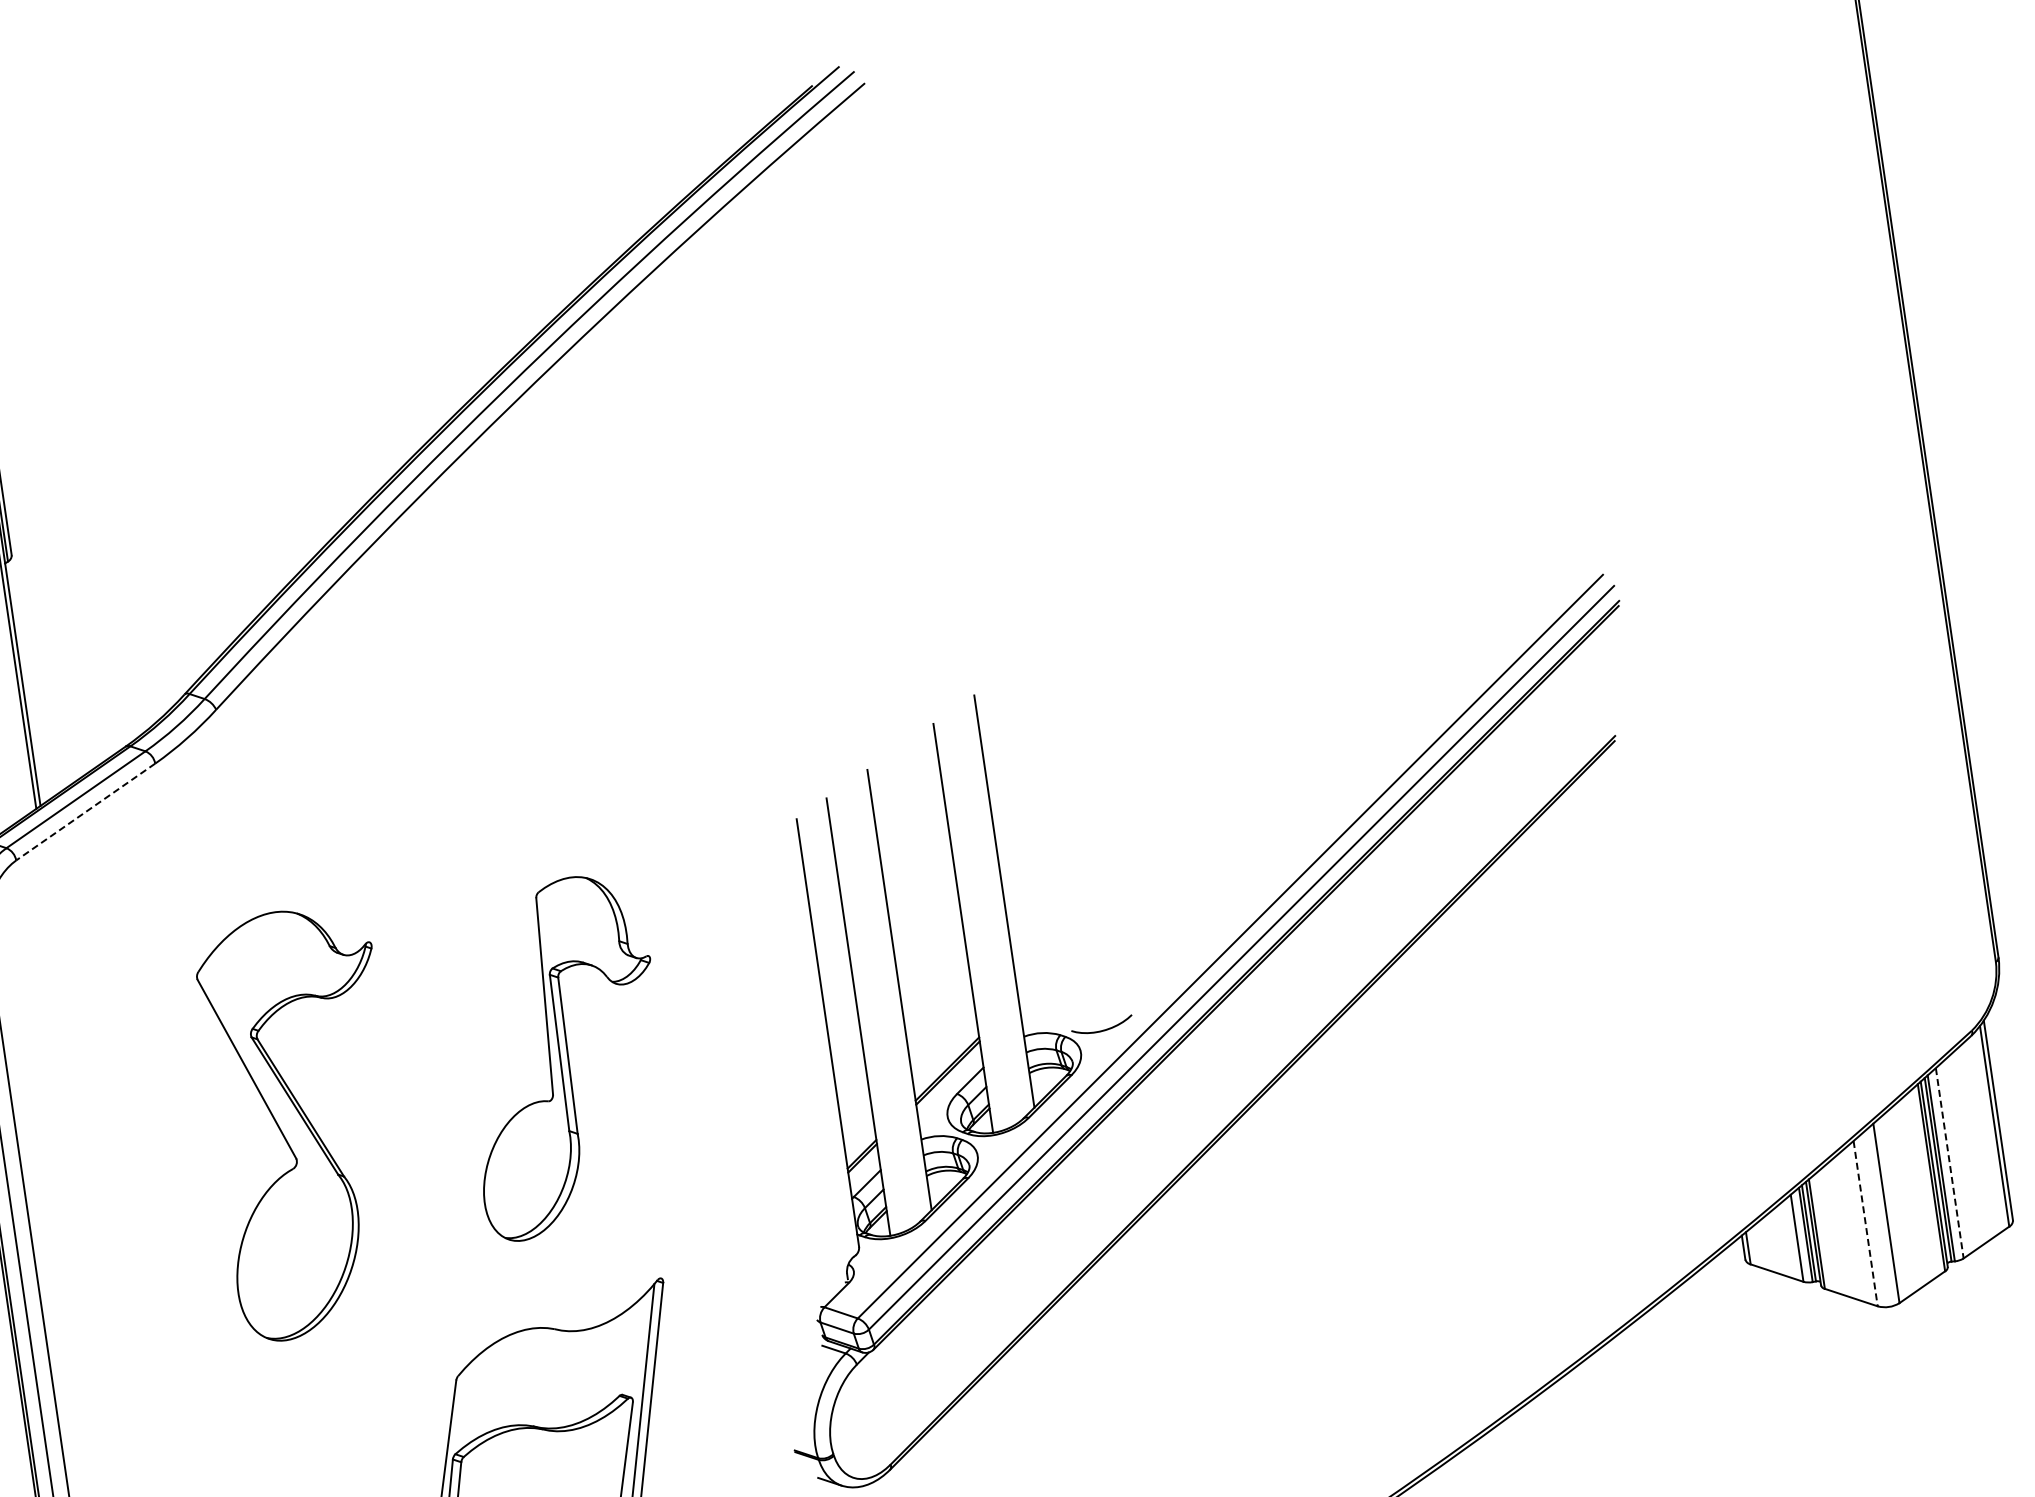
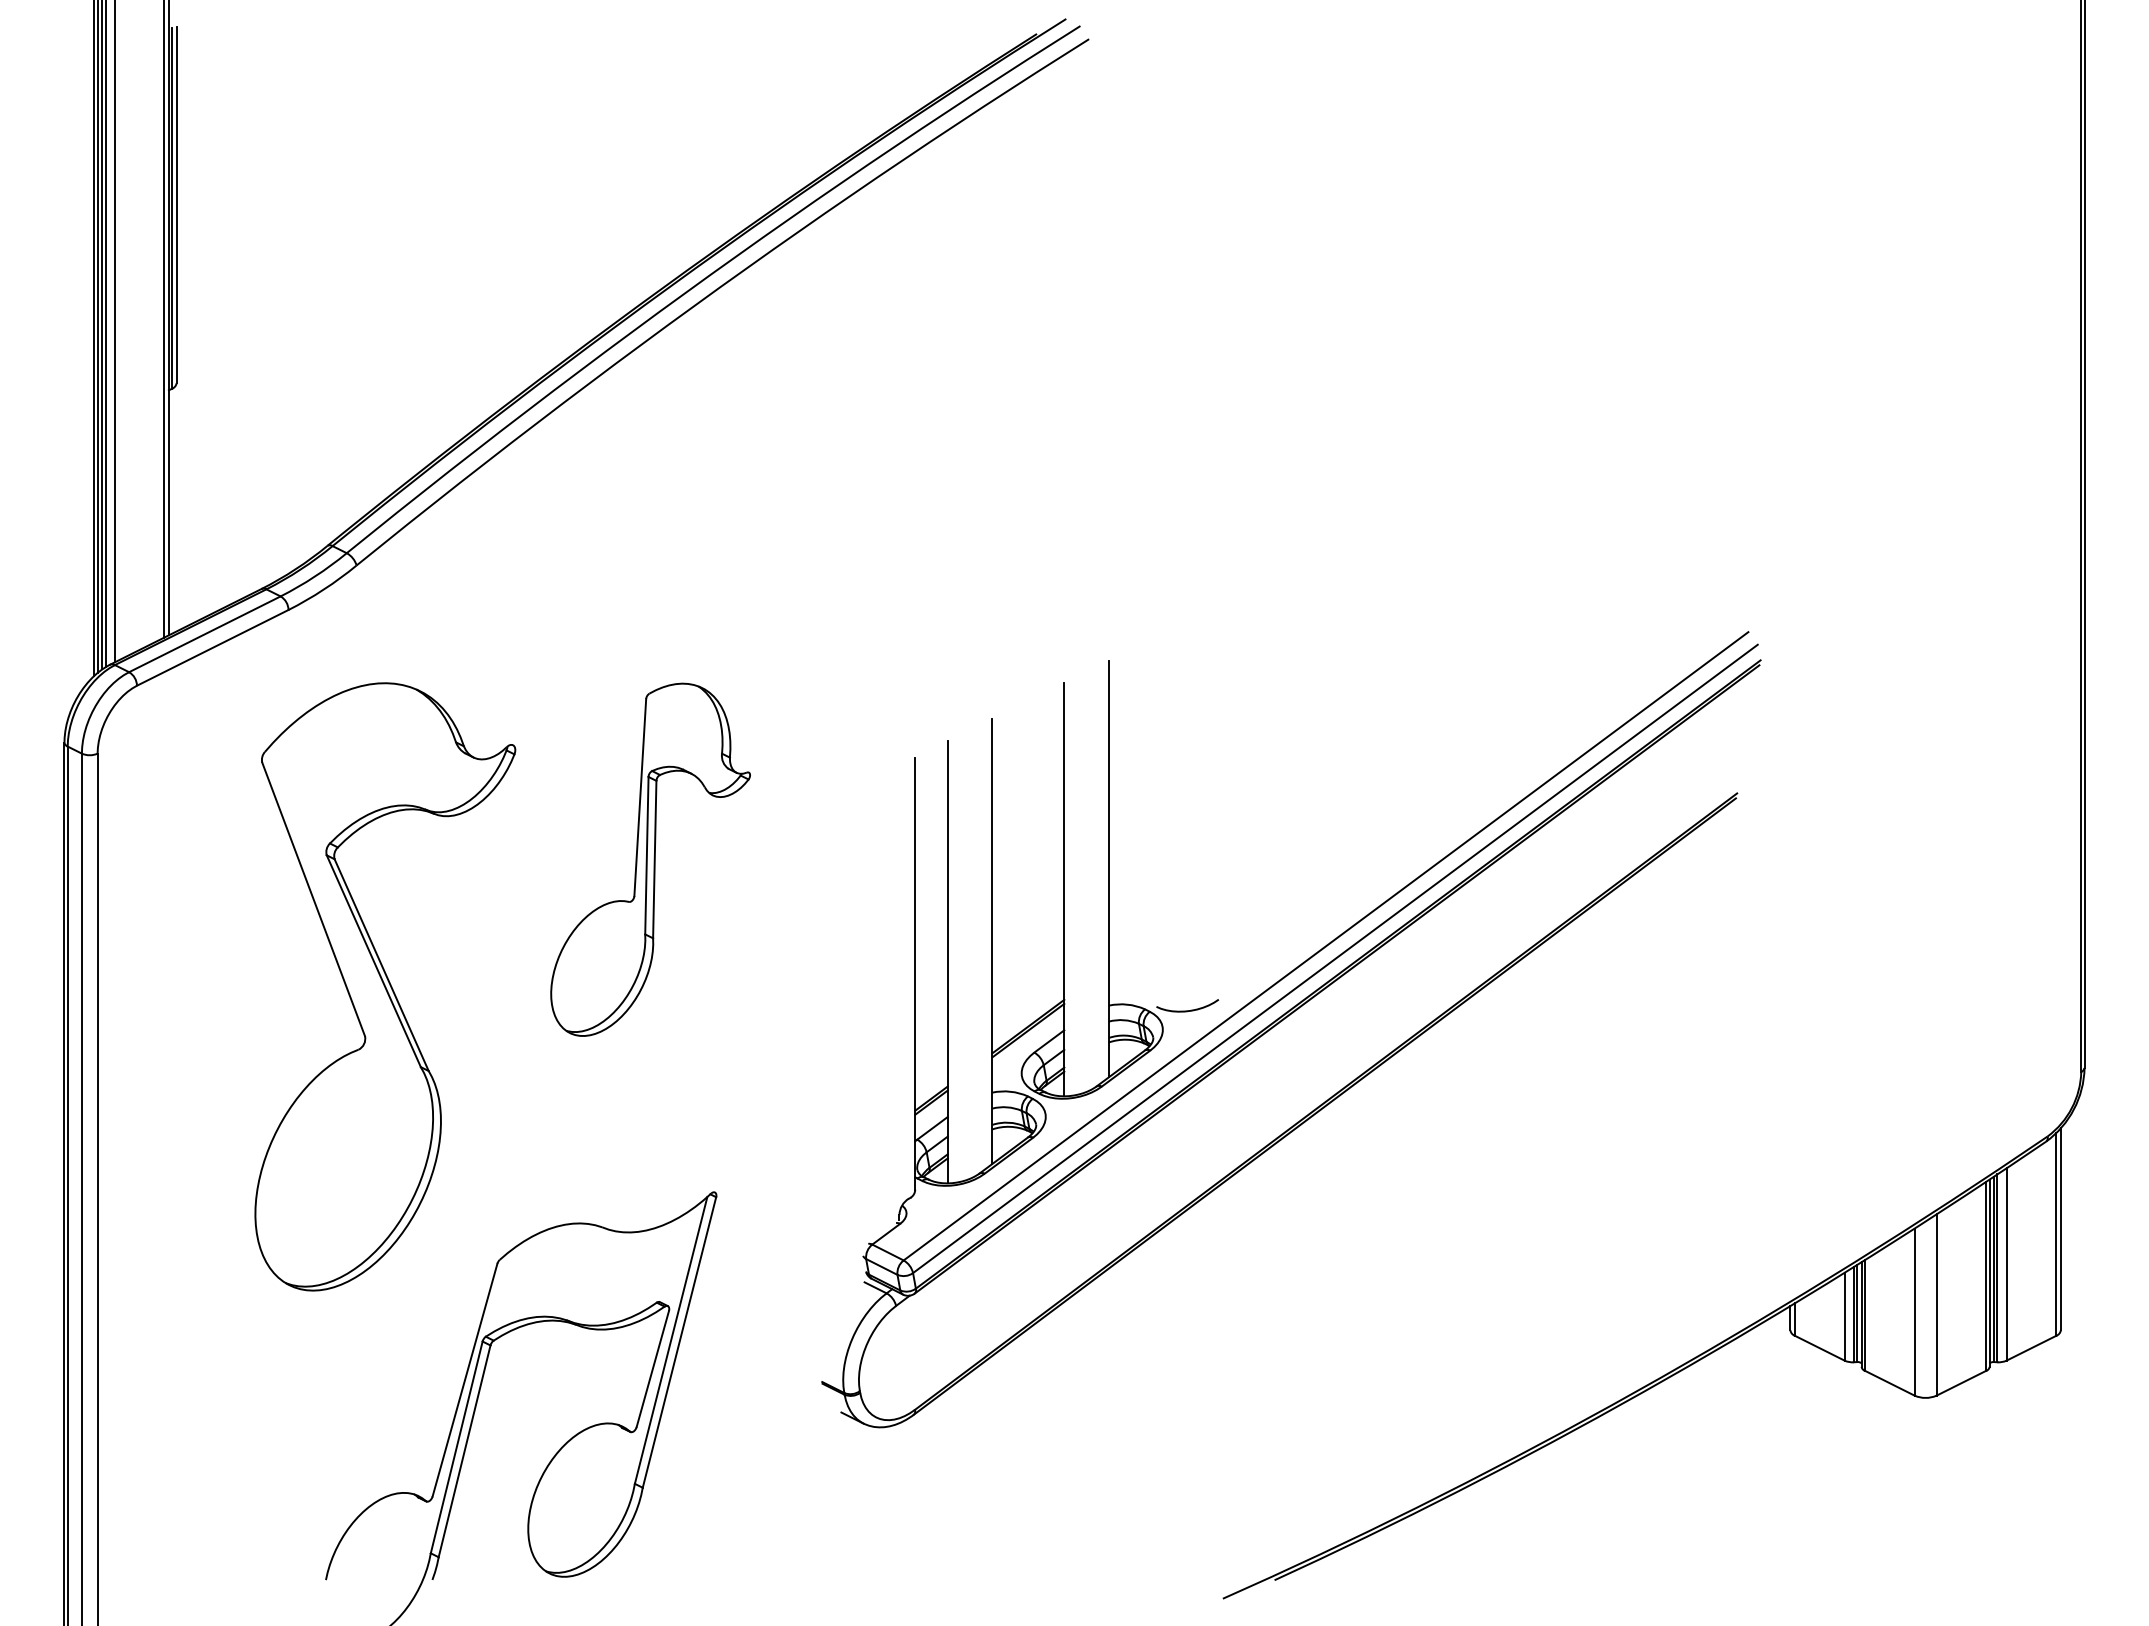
line: (85, 811) -> (212, 647), dashed -> solid
part: (563, 1056) -> (650, 859), moved
part: (305, 1122) -> (385, 986), size x1.43
line: (1949, 1164) -> (2006, 1265), dashed -> solid
line: (1865, 1224) -> (1914, 1312), dashed -> solid

